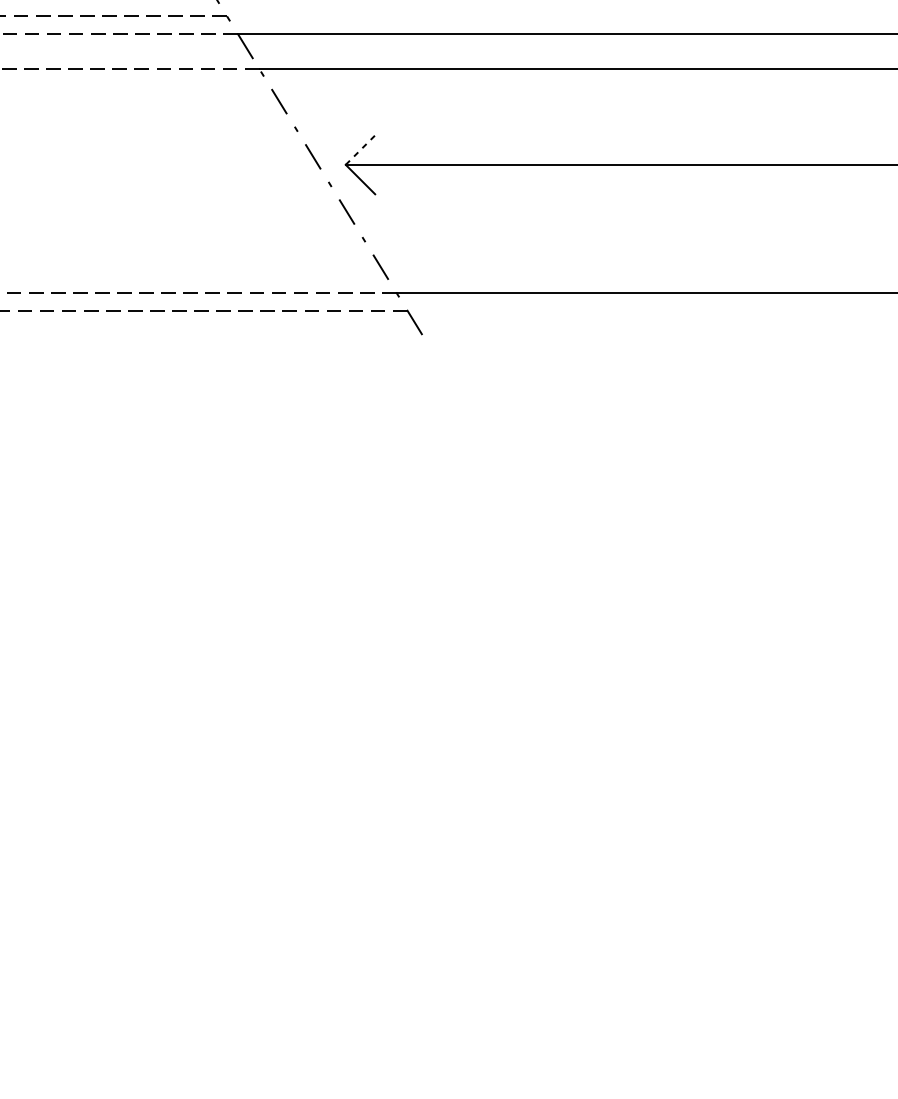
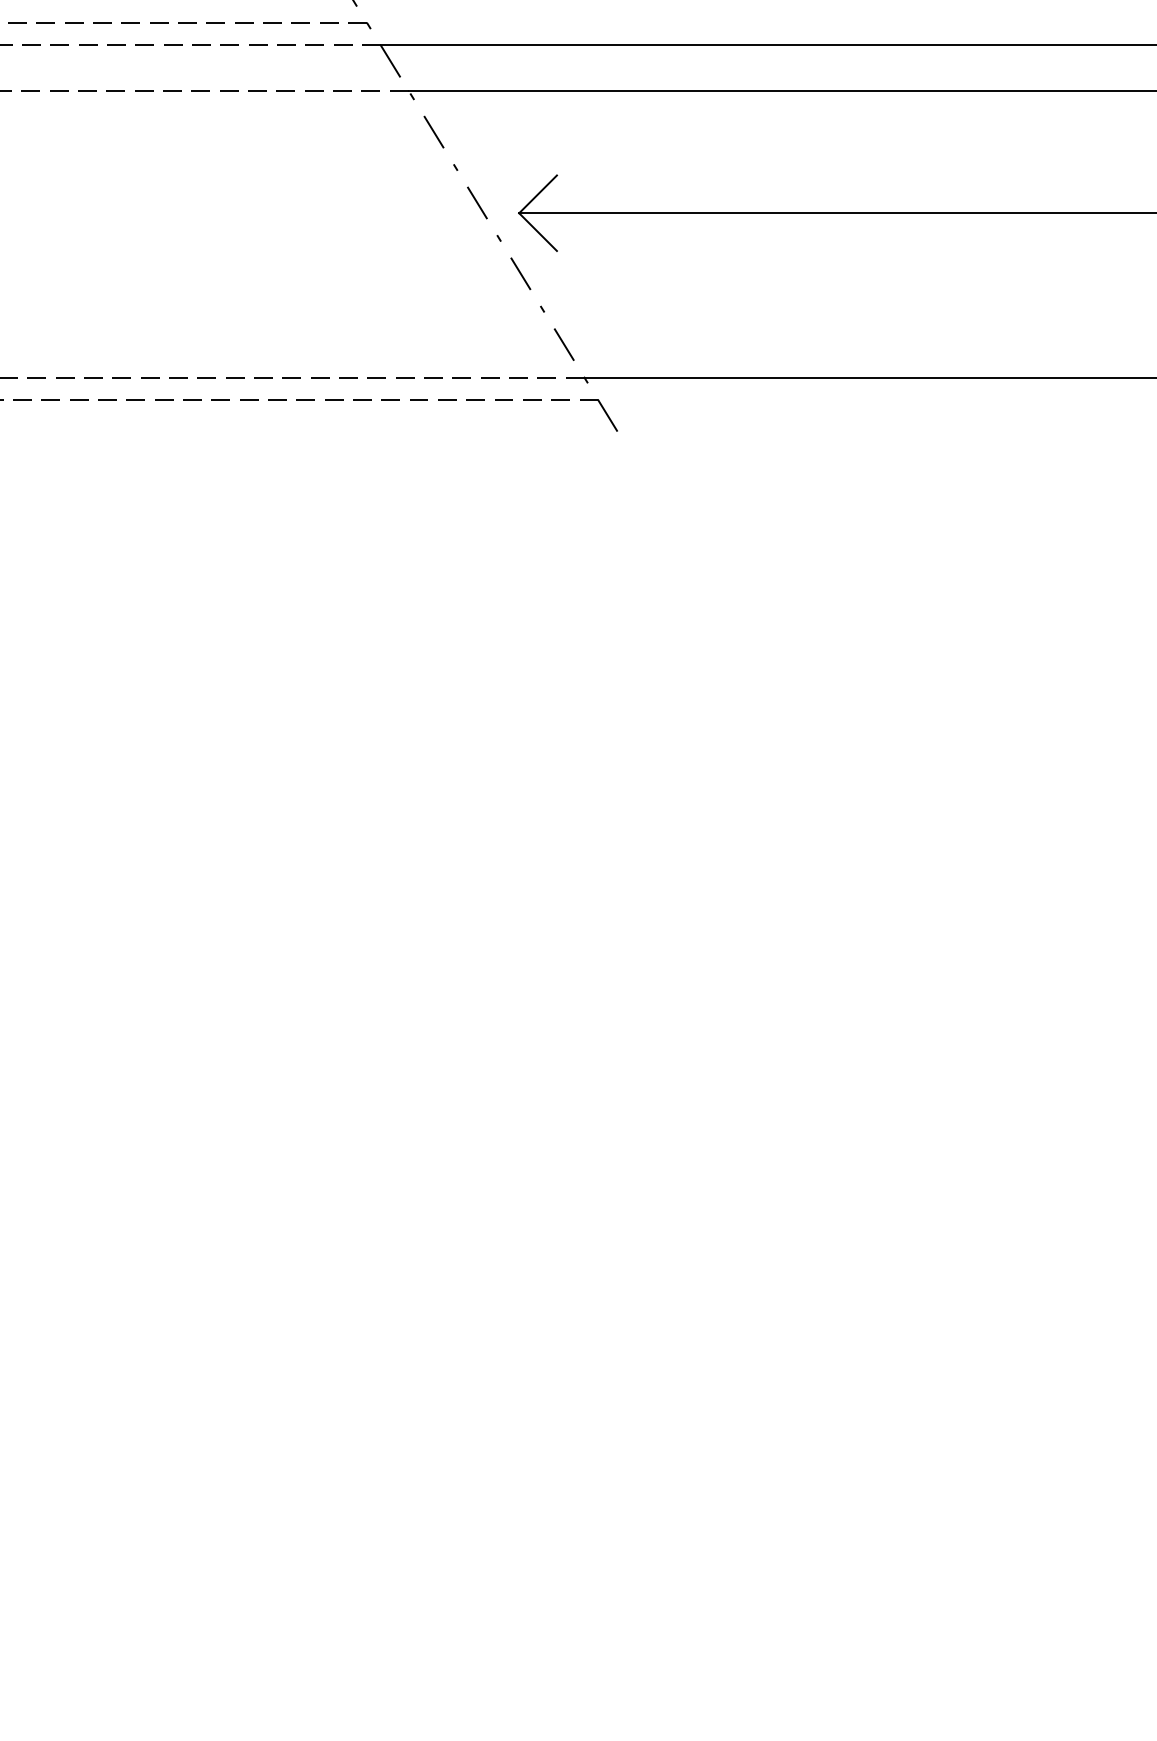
line: (360, 150) -> (538, 194), dashed -> solid

